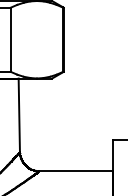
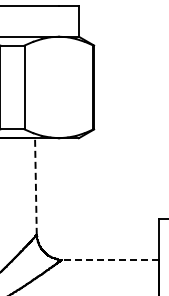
line: (18, 115) -> (35, 186), solid -> dashed
line: (76, 171) -> (110, 259), solid -> dashed

